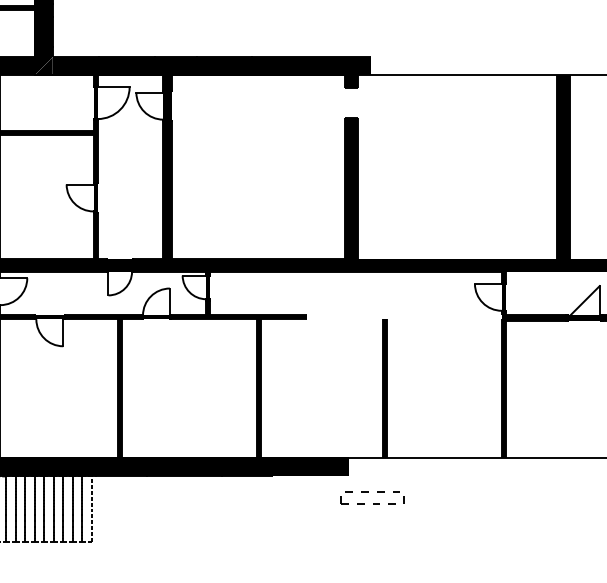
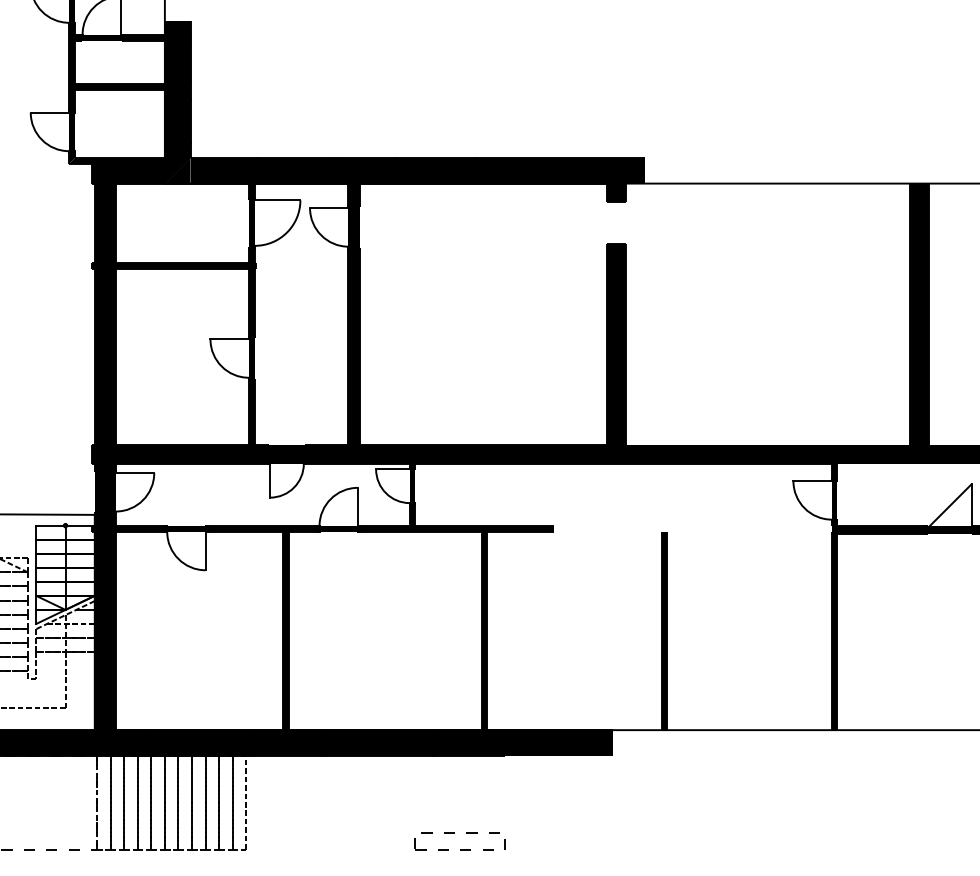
part: (372, 504) -> (460, 849), moved

